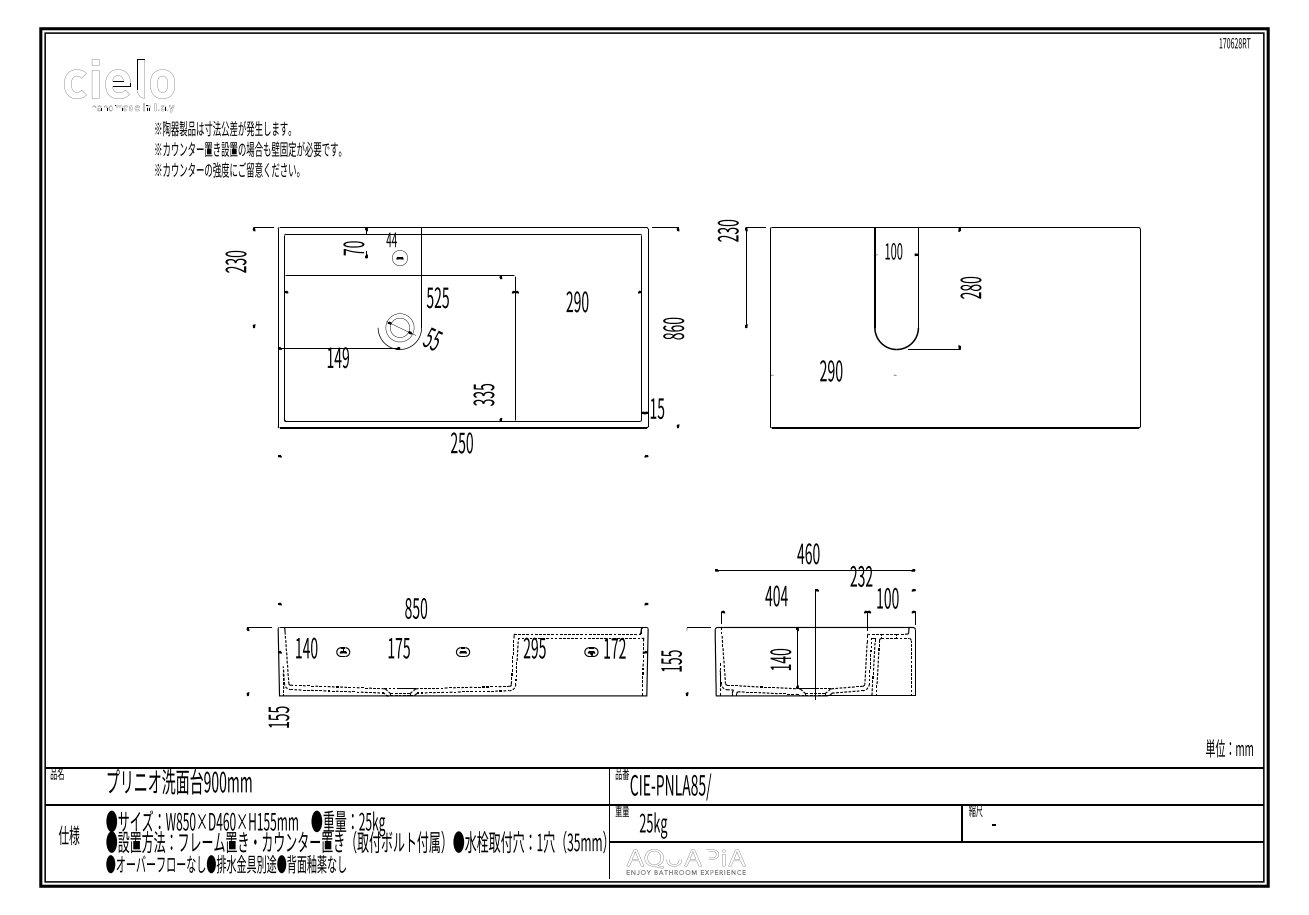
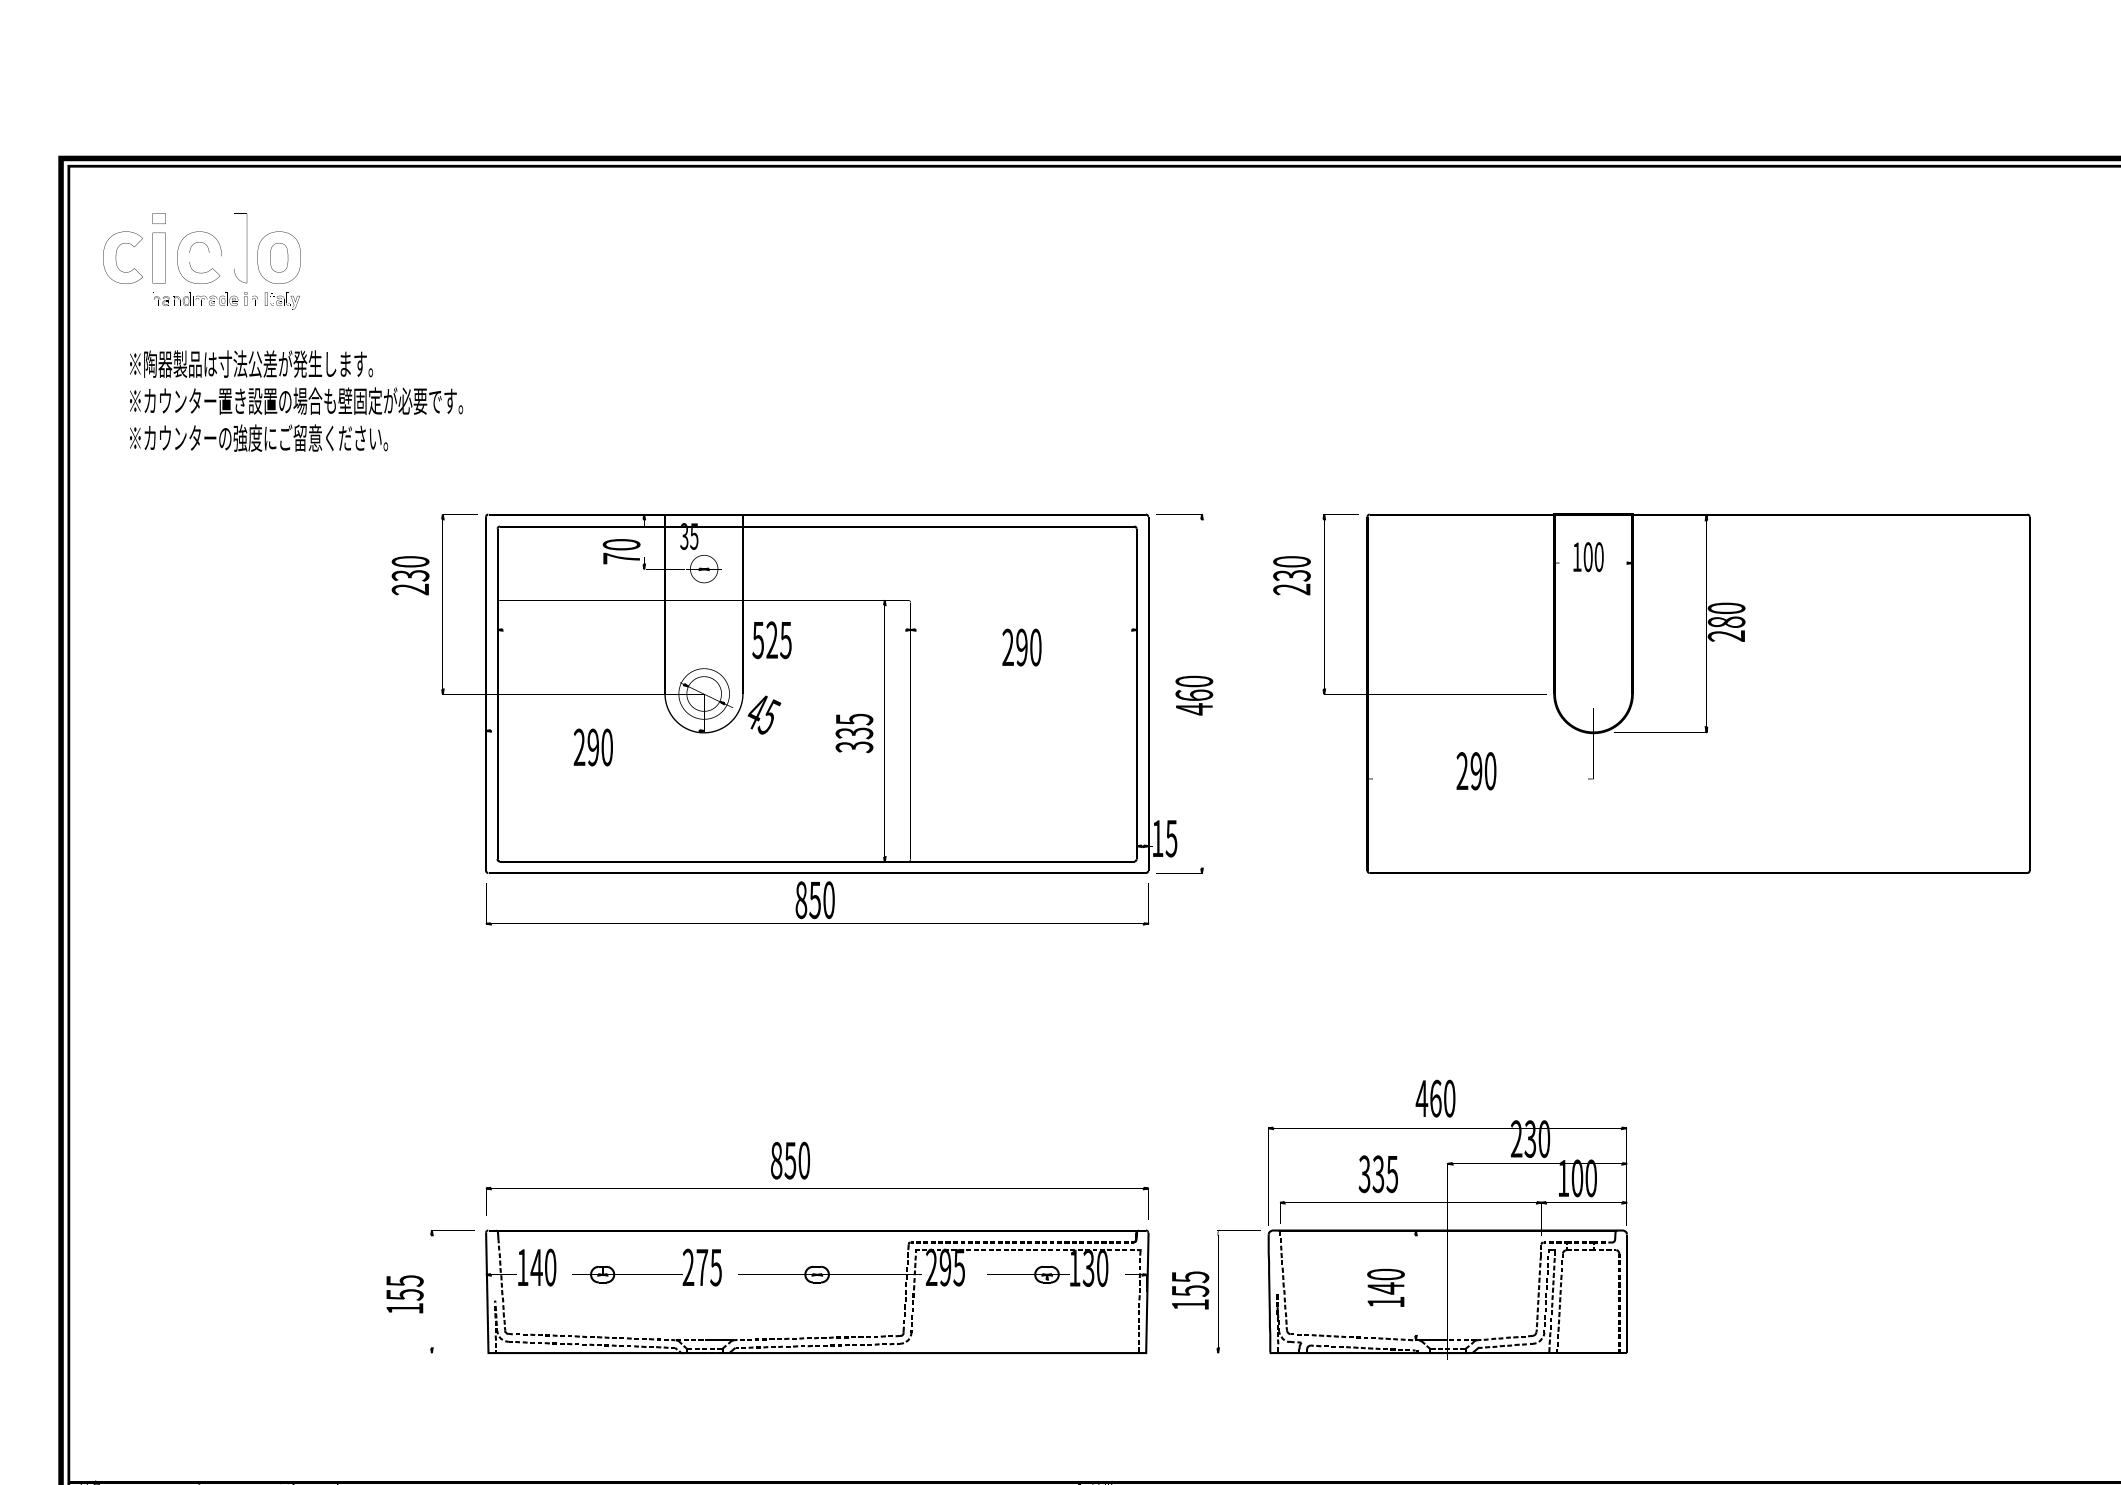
text: (248, 149) -> (296, 401), moved
text: (727, 230) -> (1290, 575), moved
text: (391, 239) -> (689, 535), 44 -> 35
text: (673, 335) -> (1193, 707), 860 -> 460
text: (429, 337) -> (757, 711), 55 -> 45
text: (337, 357) -> (592, 747), 149 -> 290
text: (483, 394) -> (853, 732), moved
text: (454, 442) -> (801, 899), 250 -> 850
text: (869, 576) -> (1544, 1139), 232 -> 230
text: (776, 595) -> (1378, 1173), 404 -> 335
text: (415, 608) -> (789, 1160), moved
text: (391, 647) -> (689, 1266), 175 -> 275
text: (618, 648) -> (1095, 1268), 172 -> 130
text: (278, 716) -> (404, 1293), moved

